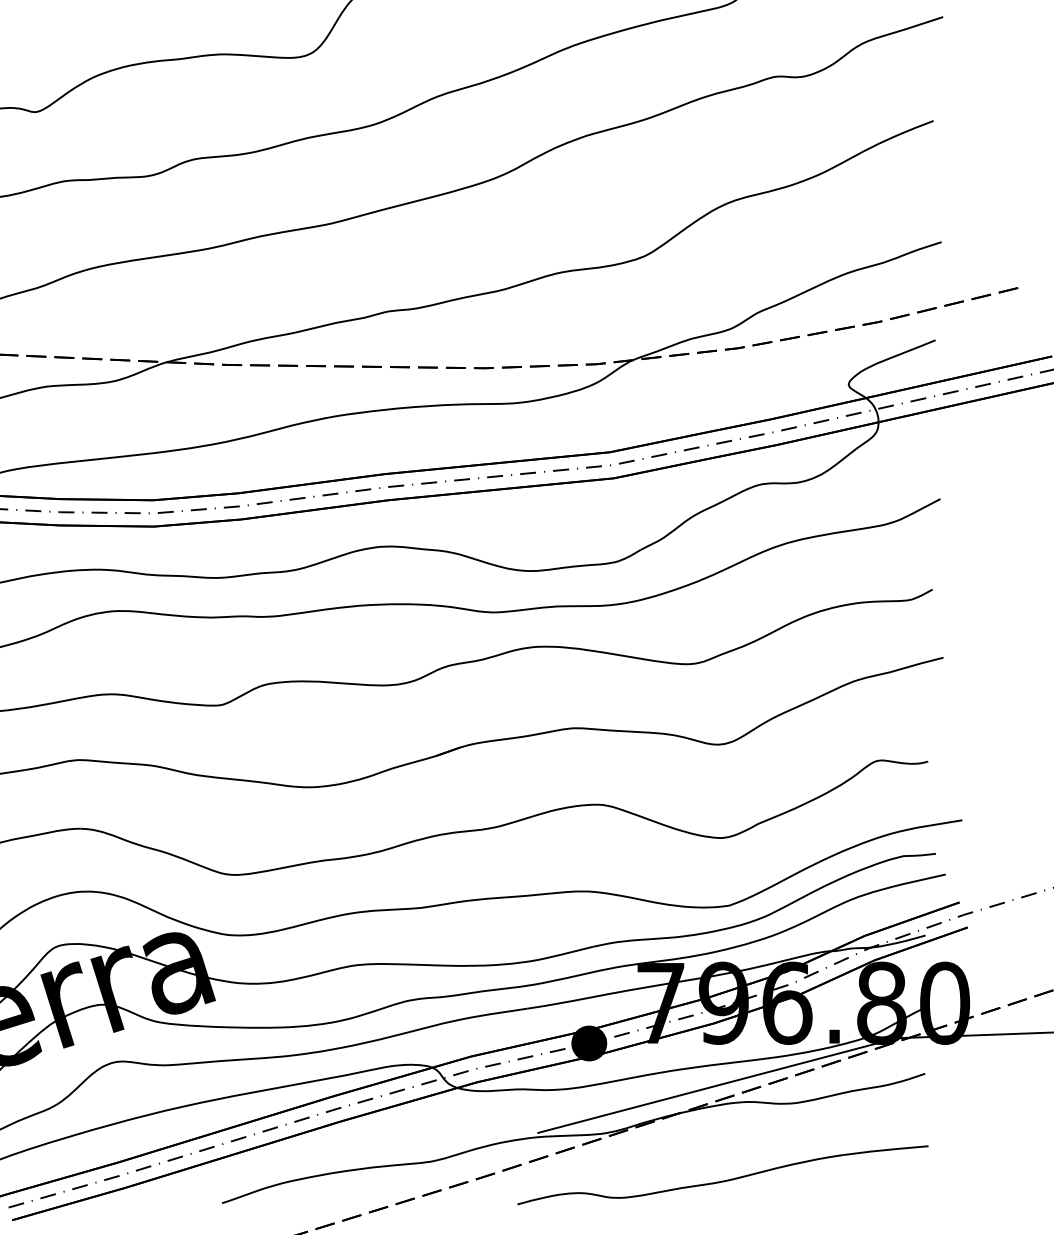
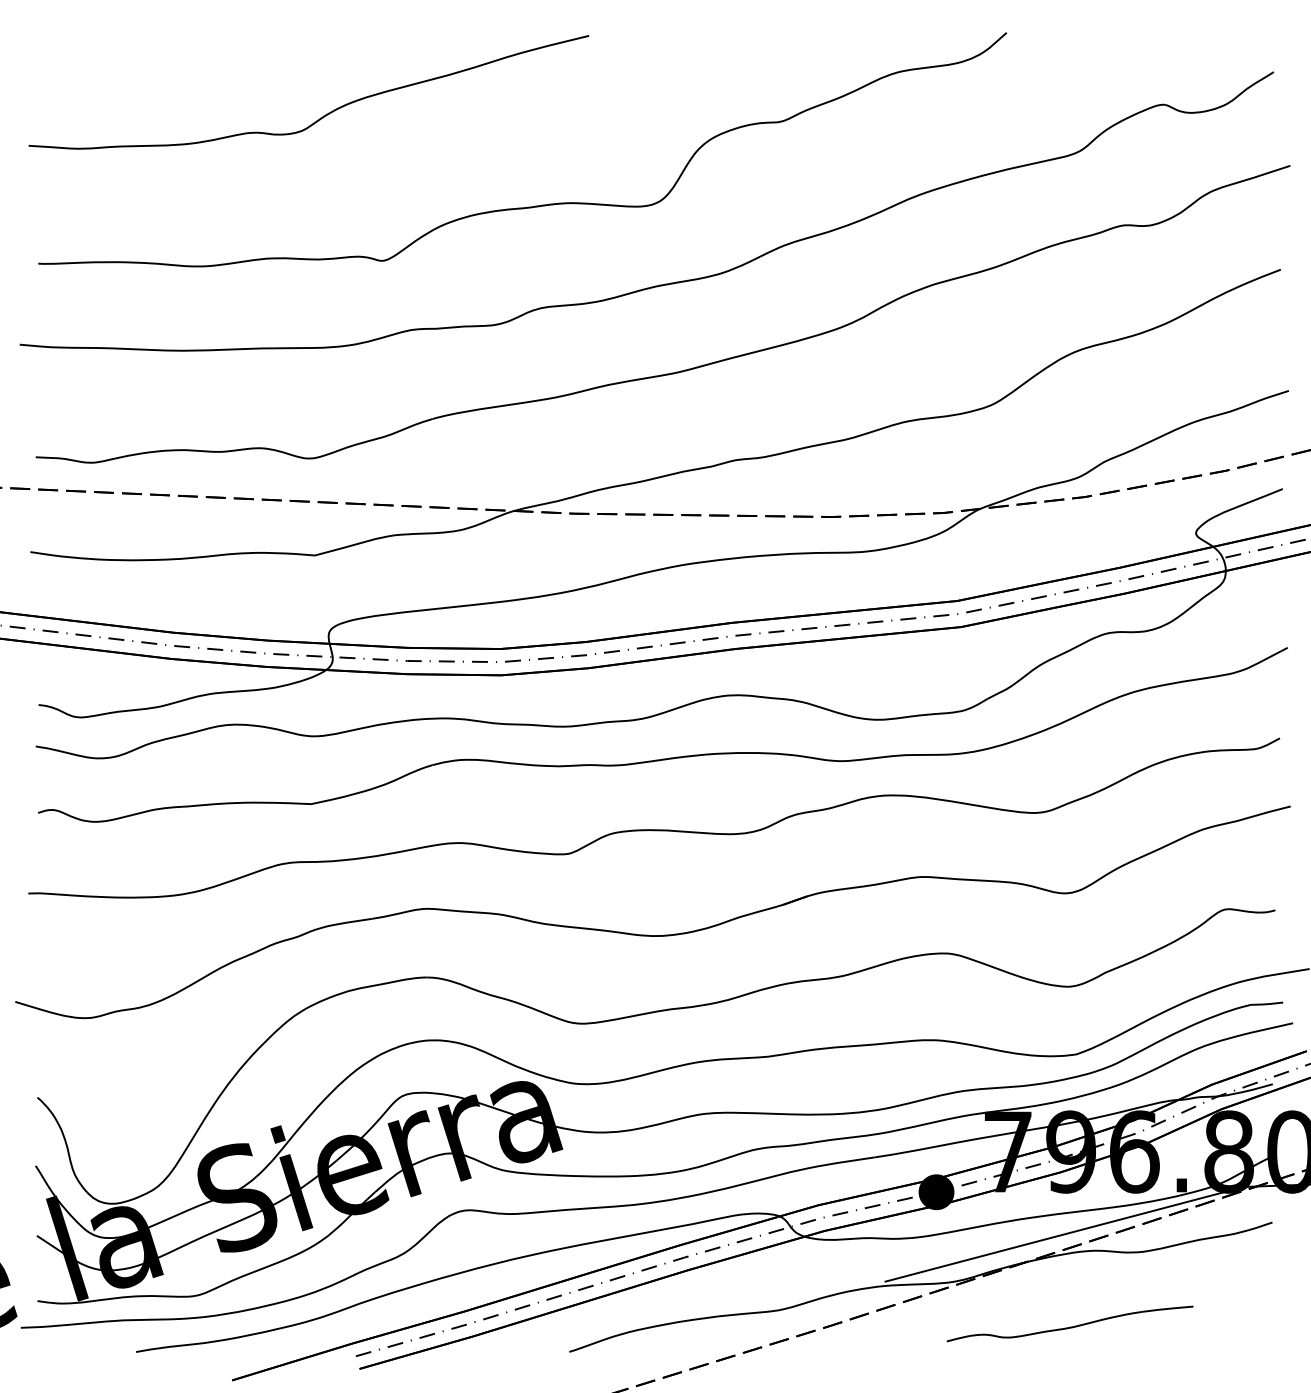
part: (722, 1174) -> (1069, 1323), size x0.6

